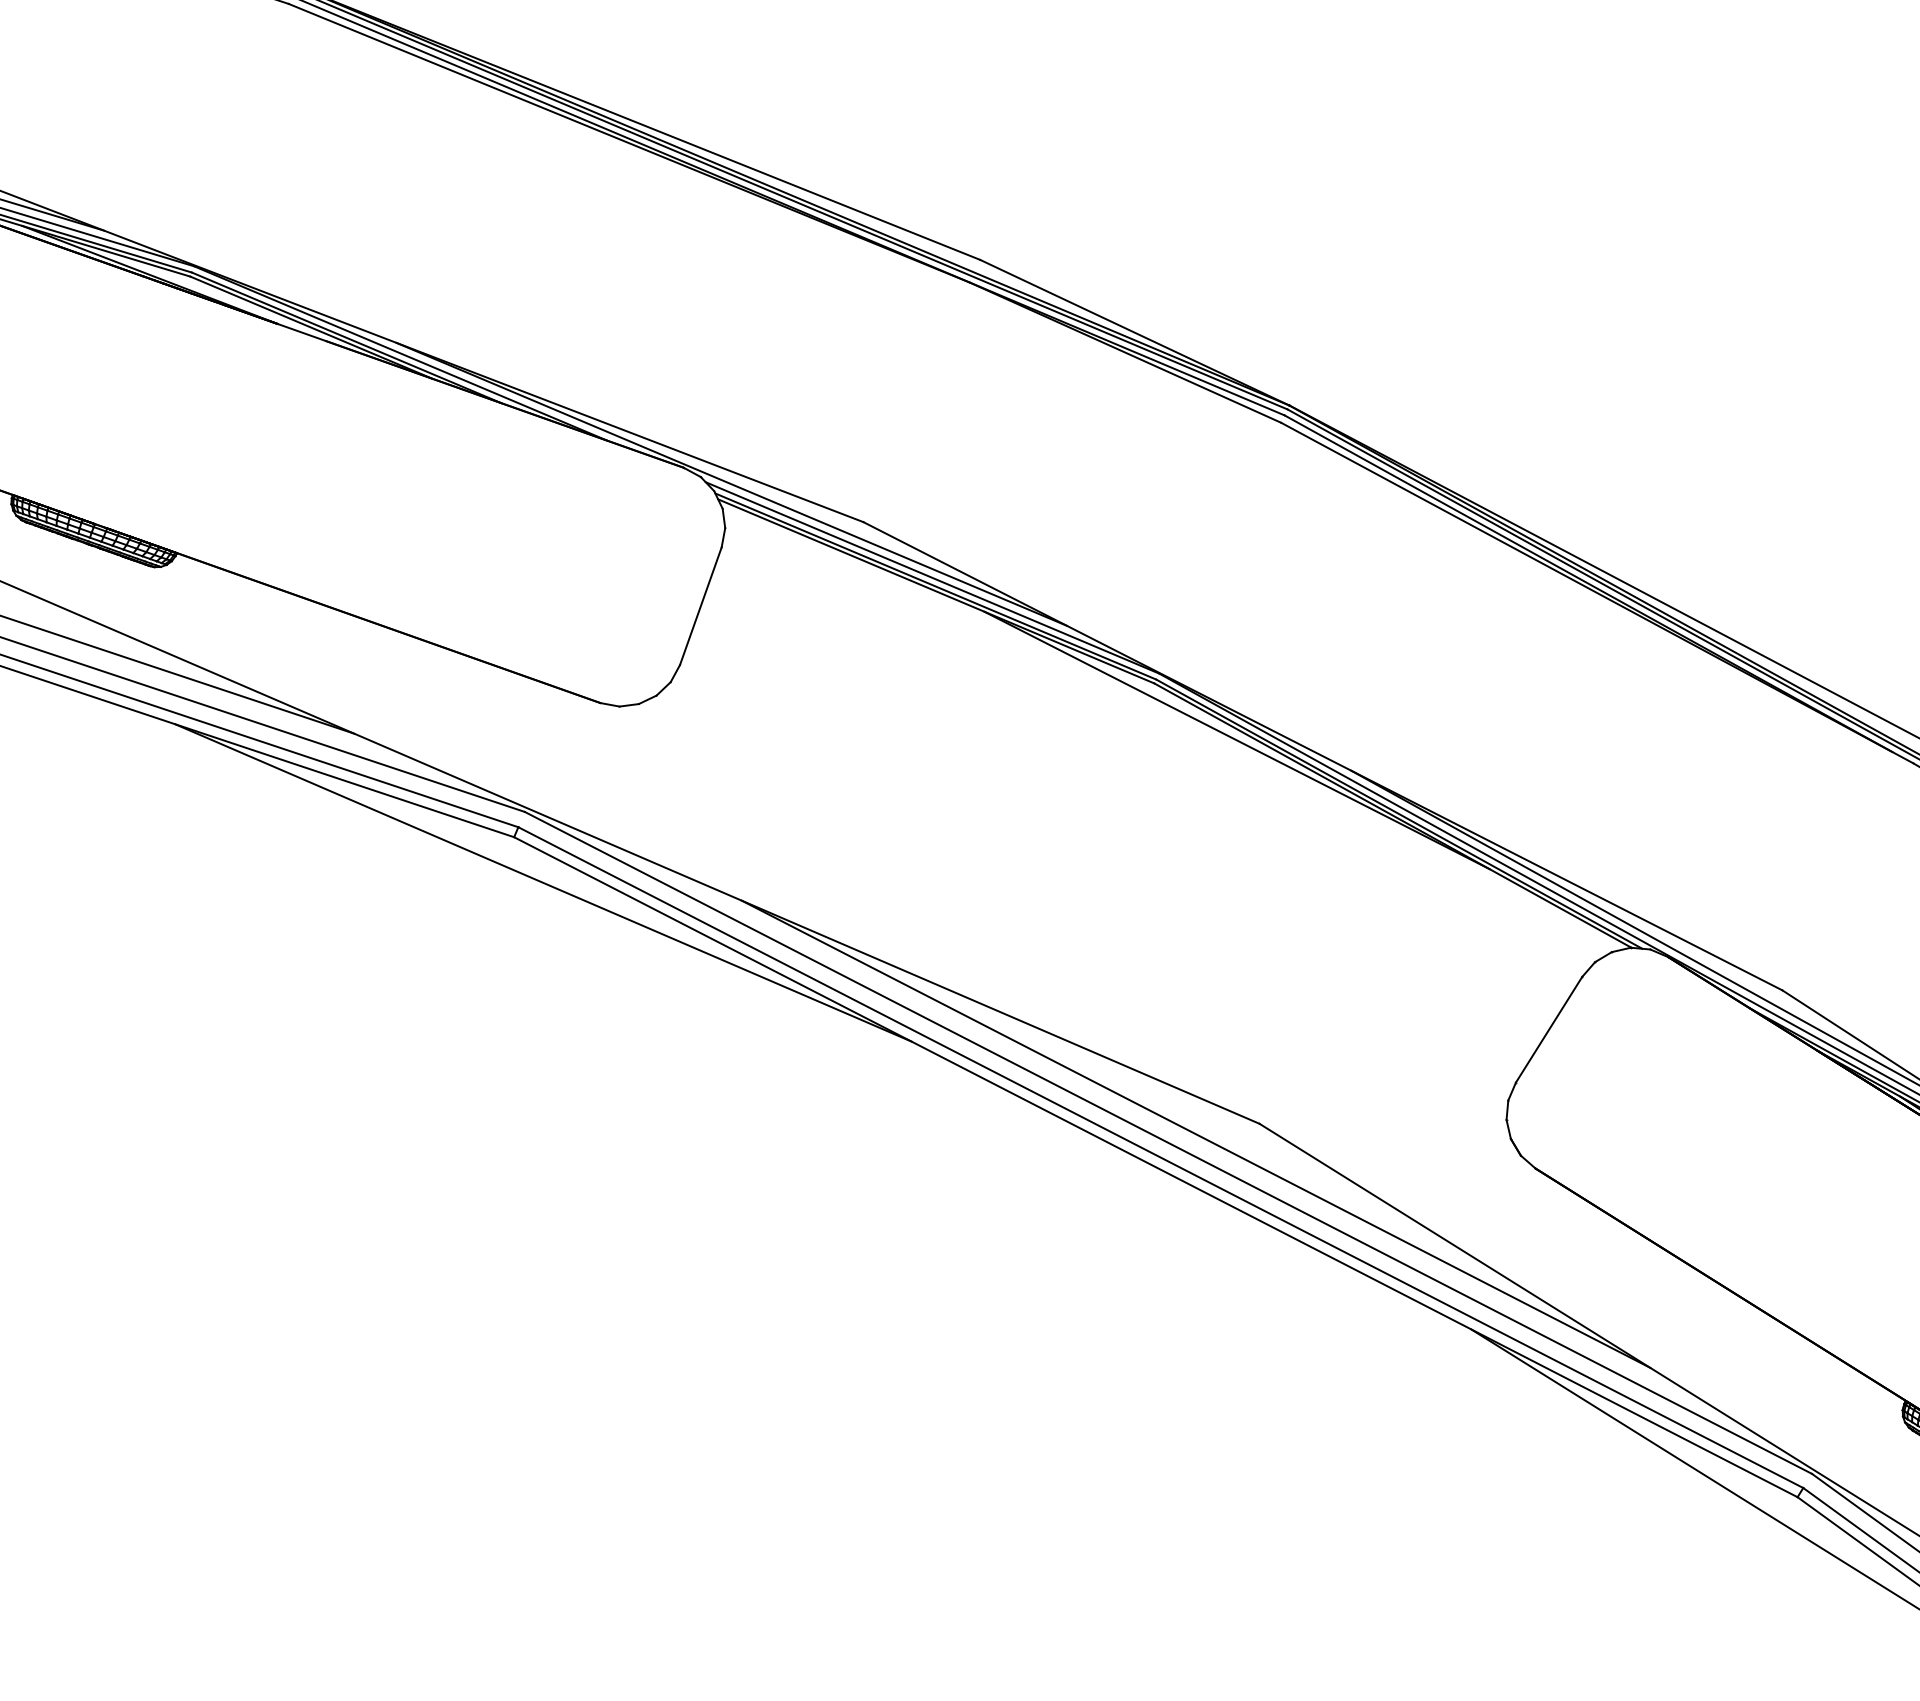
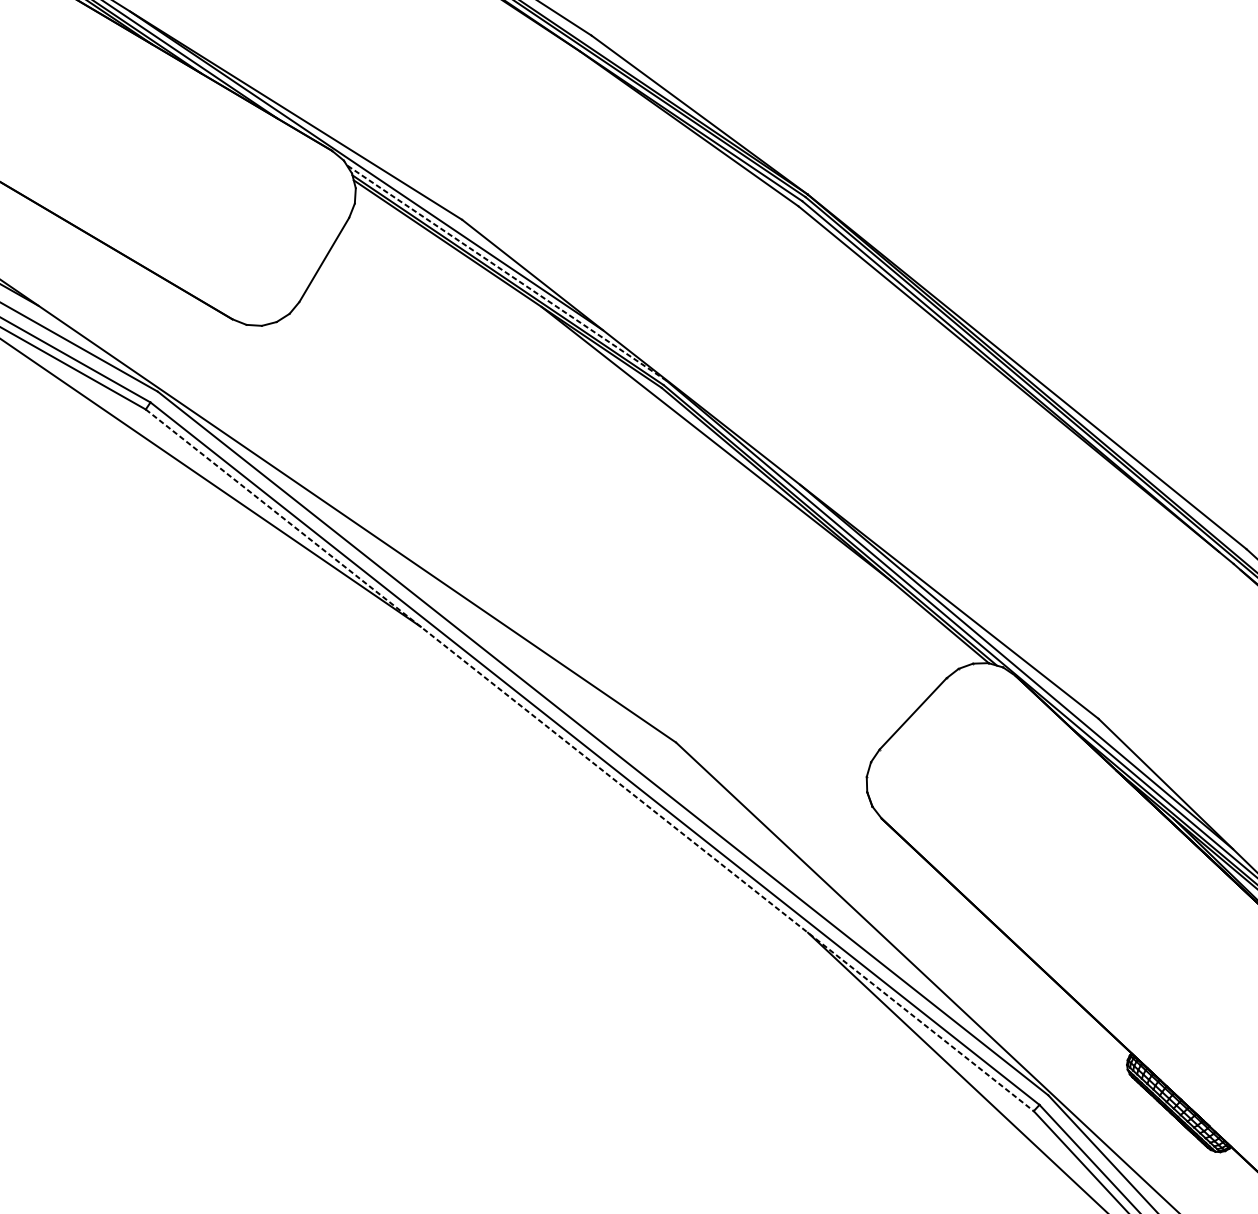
line: (932, 577) -> (506, 272), solid -> dashed
line: (1195, 1133) -> (625, 740), removed
line: (1155, 1167) -> (589, 760), solid -> dashed

